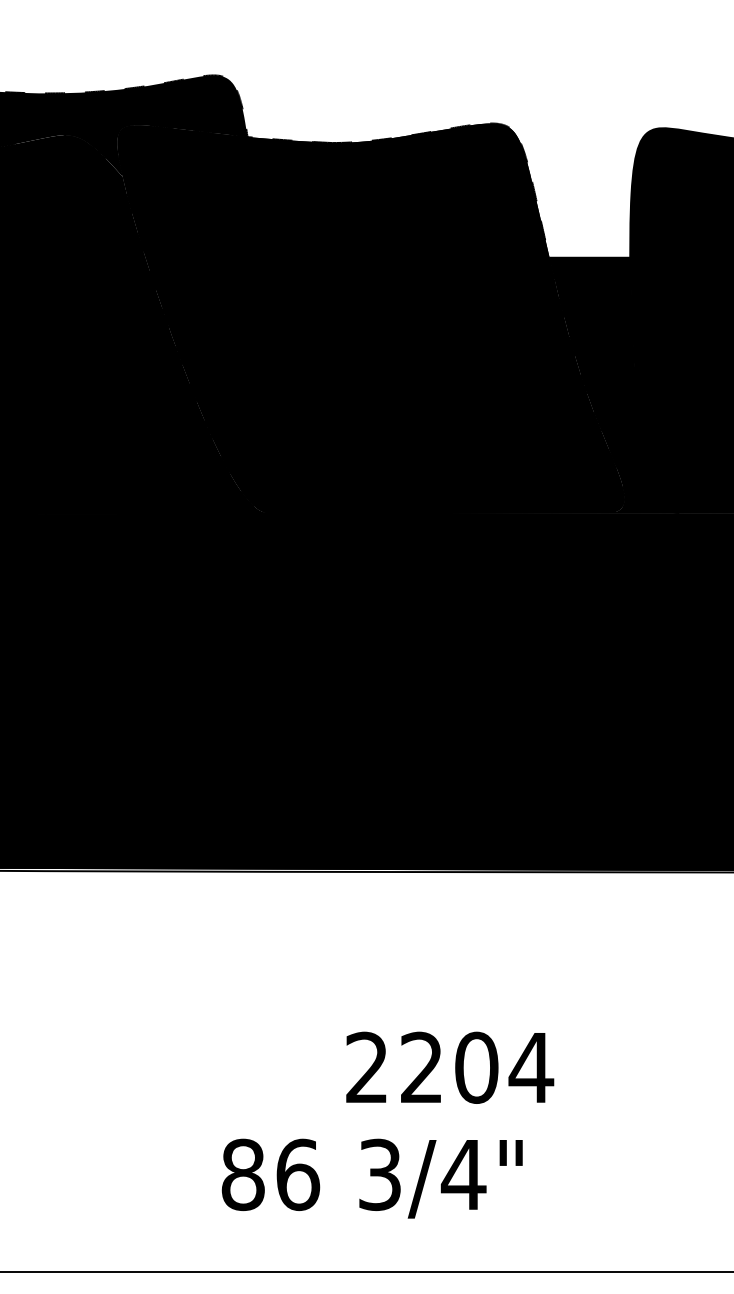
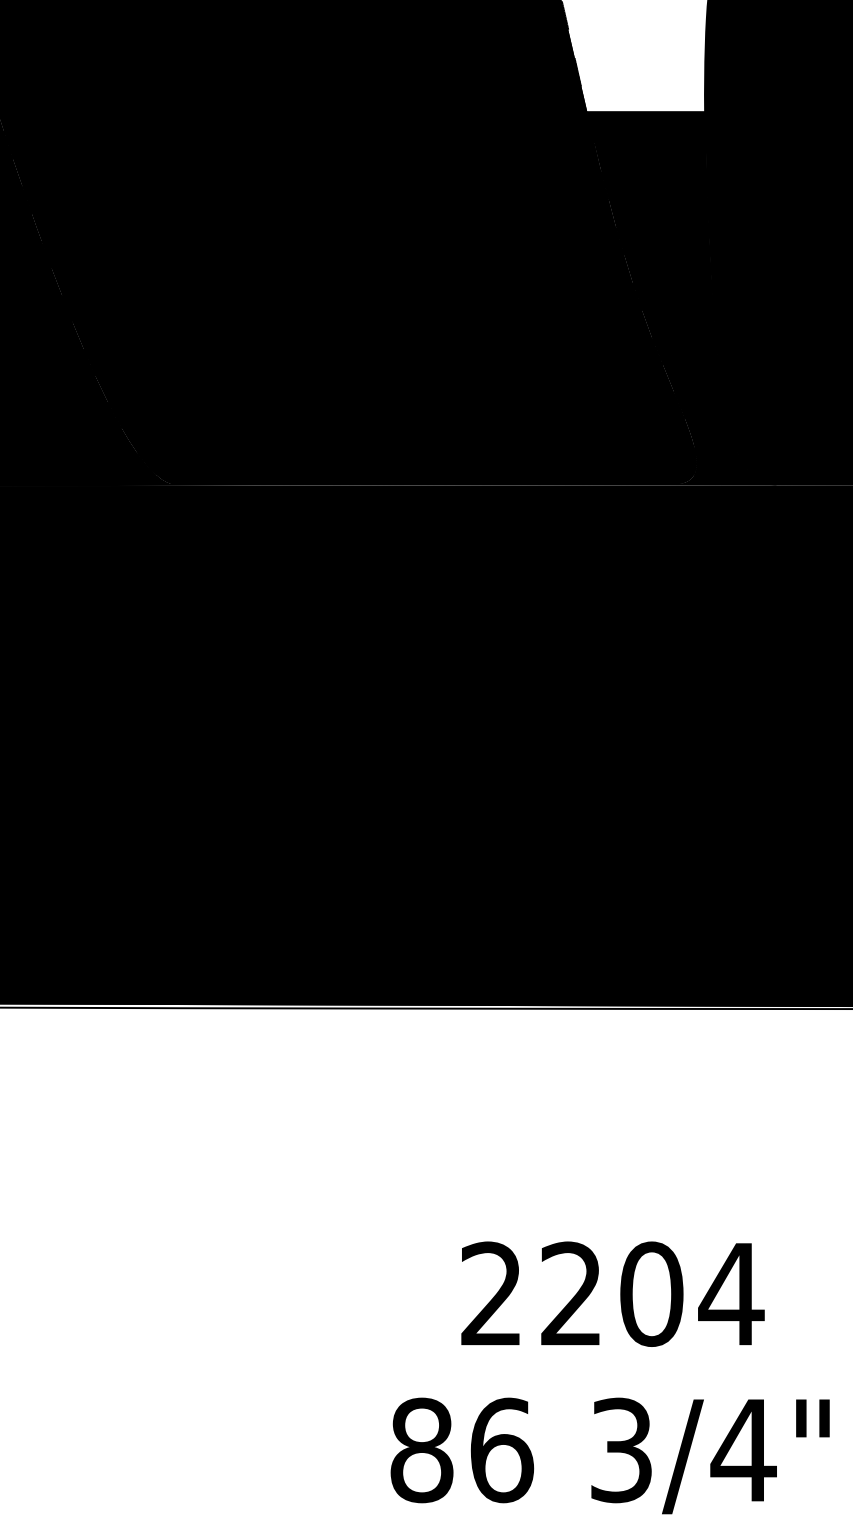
text: (450, 1067) -> (613, 1293), moved
text: (371, 1178) -> (609, 1455), moved

